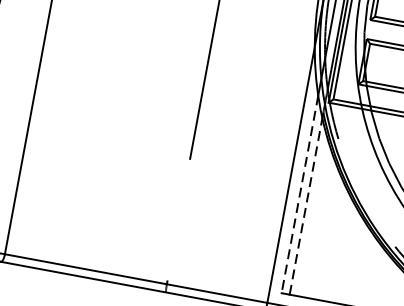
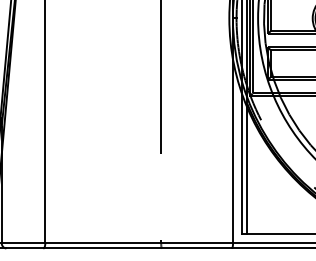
line: (299, 194) -> (241, 163), dashed -> solid
line: (306, 205) -> (247, 170), dashed -> solid

